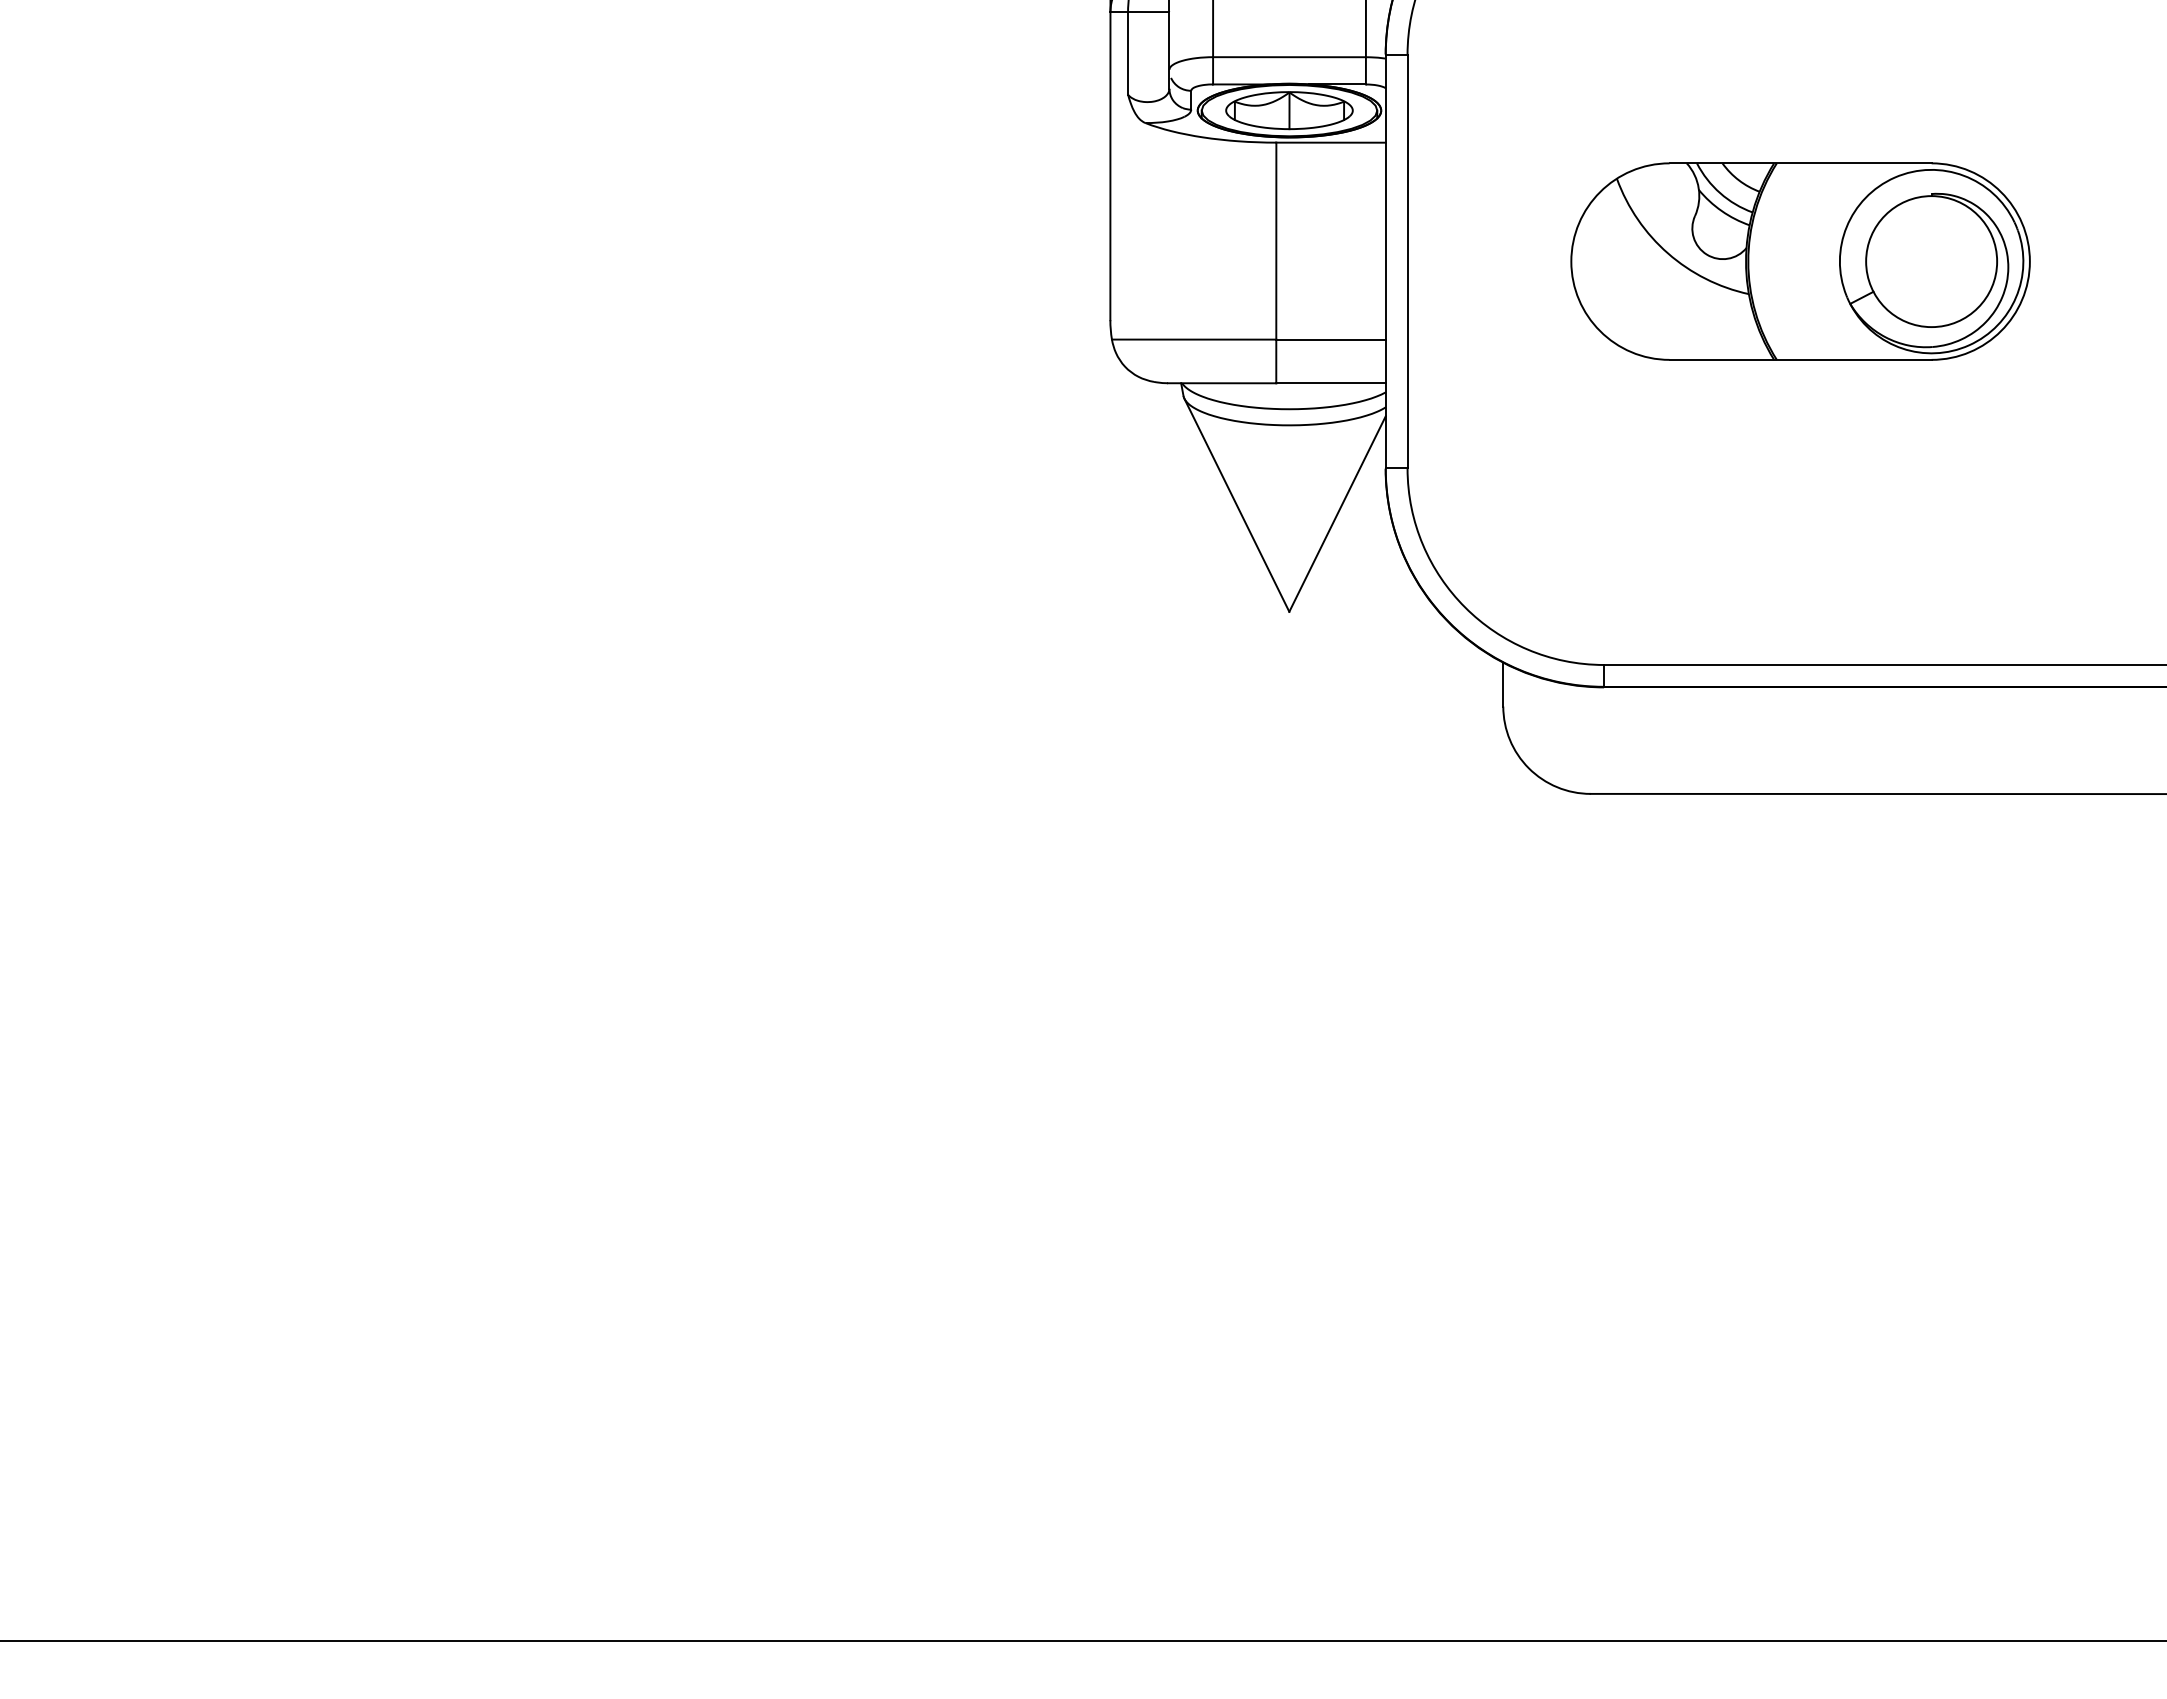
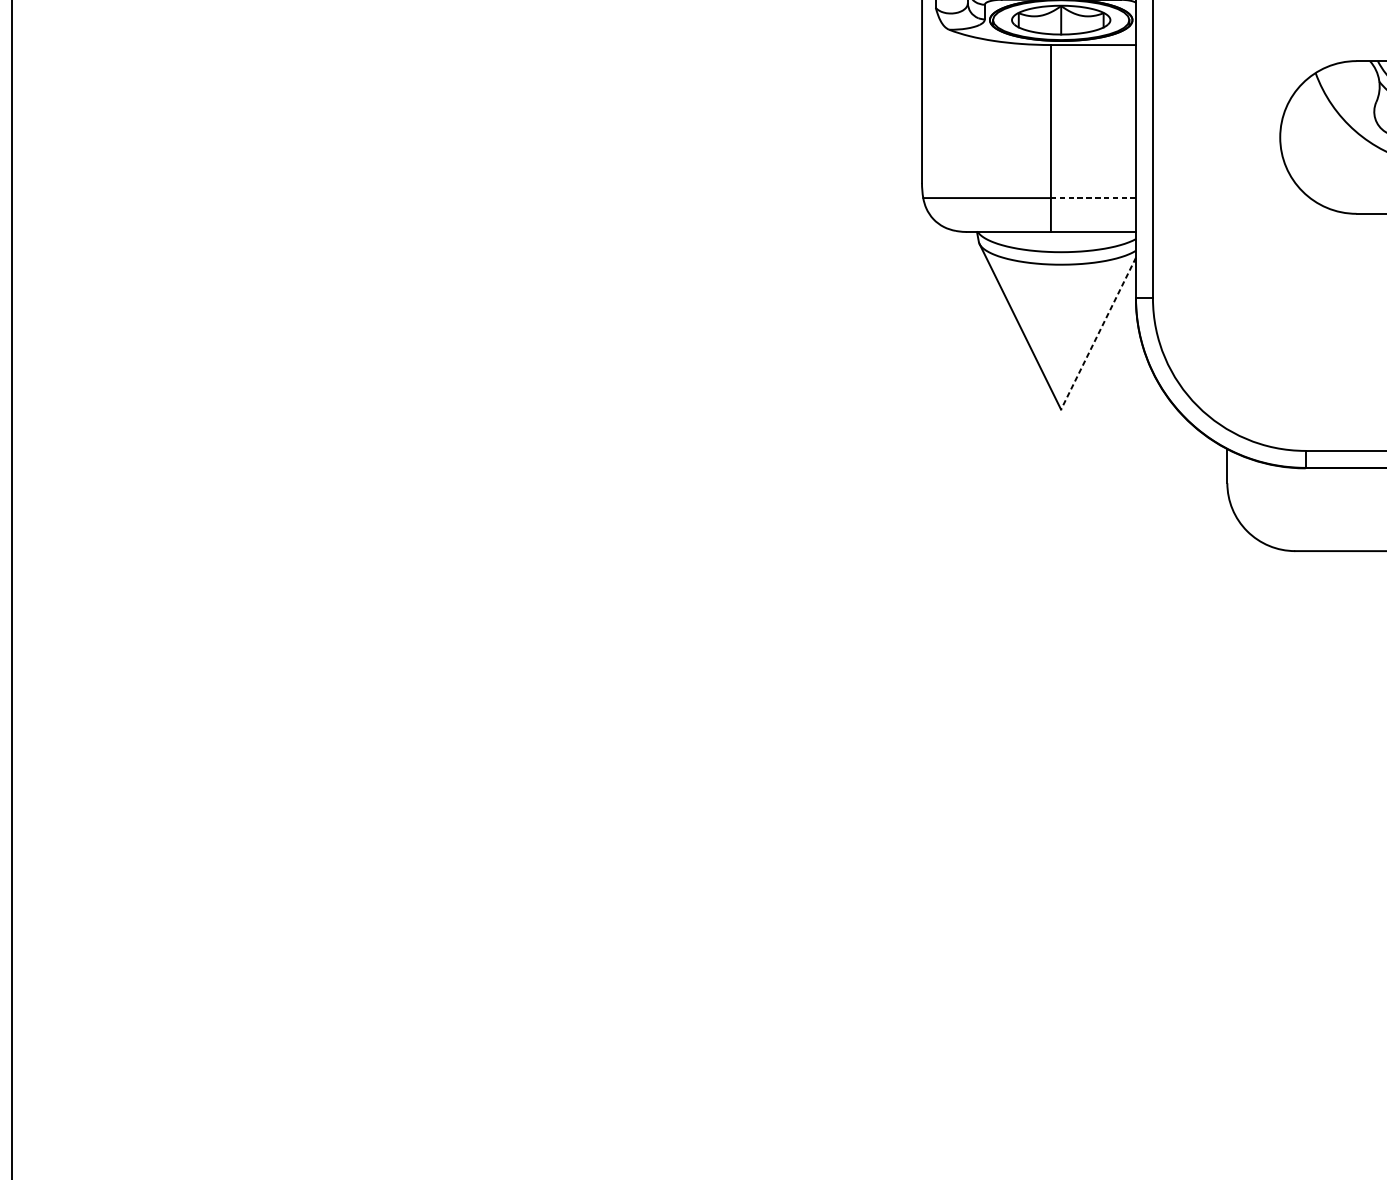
line: (1331, 339) -> (1093, 197), solid -> dashed
line: (1337, 514) -> (1098, 333), solid -> dashed

